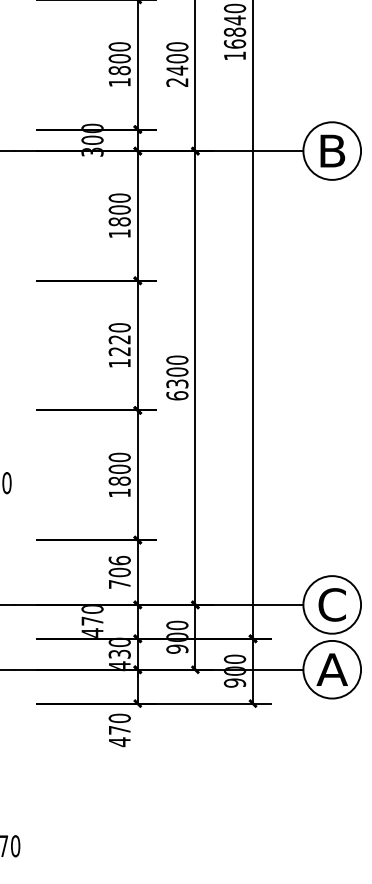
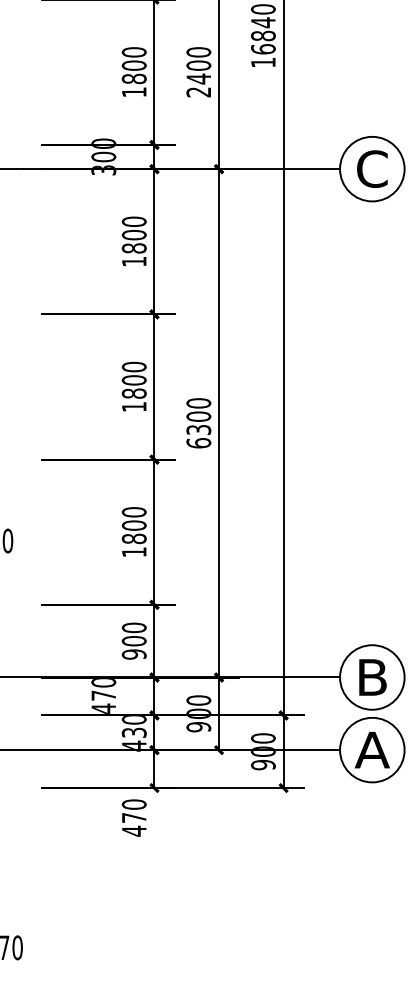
text: (331, 150) -> (371, 168), B -> C
text: (119, 345) -> (134, 386), 1220 -> 1800
text: (119, 572) -> (134, 641), 706 -> 900
text: (331, 604) -> (371, 677), C -> B

